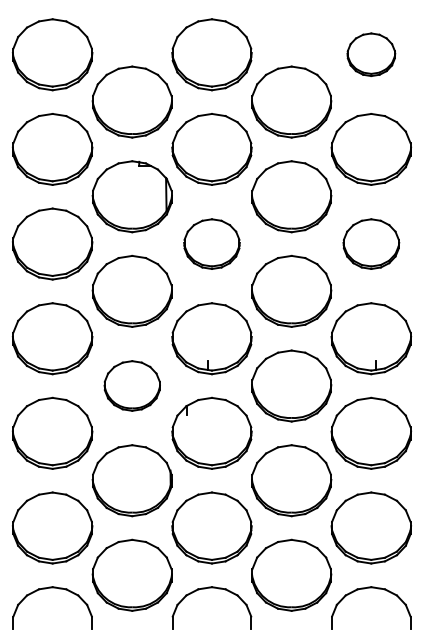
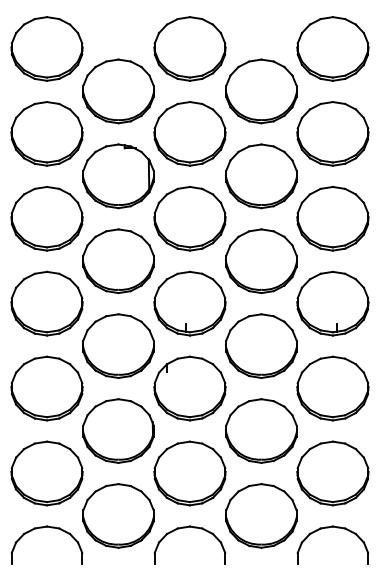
part: (370, 54) -> (332, 48), size x1.67
part: (211, 243) -> (189, 218), size x1.43
part: (370, 243) -> (332, 218), size x1.43
part: (132, 385) -> (118, 345), size x1.43

